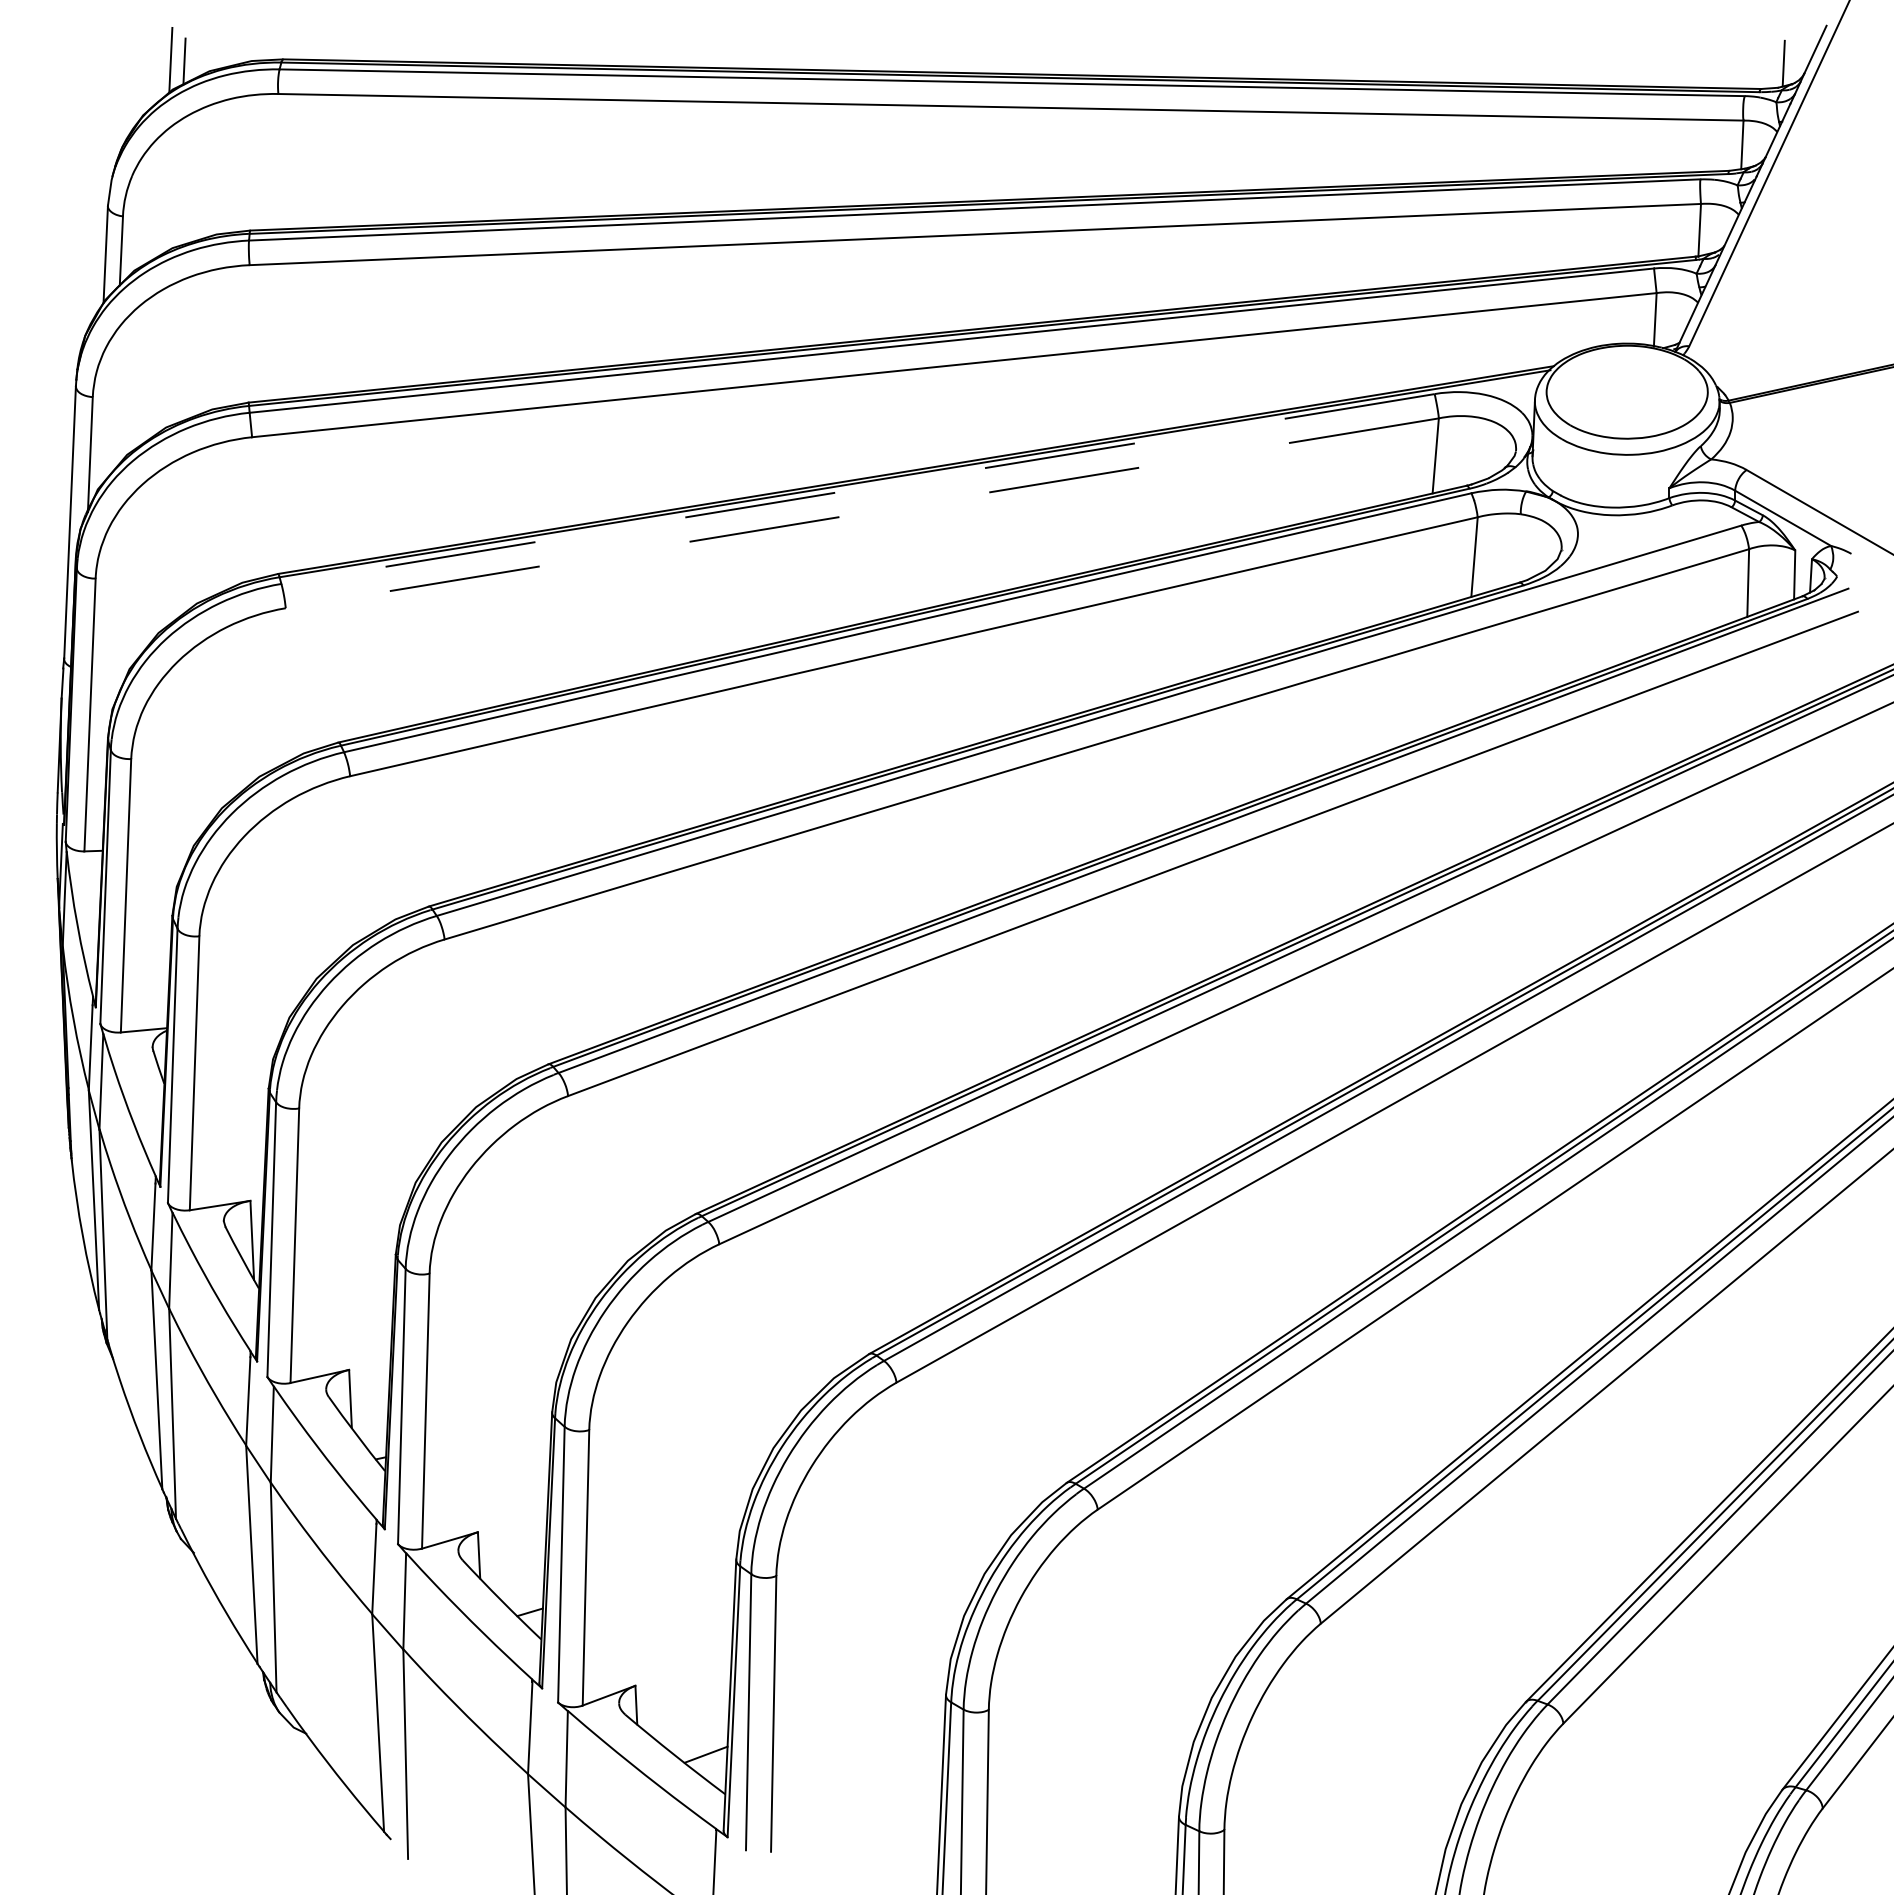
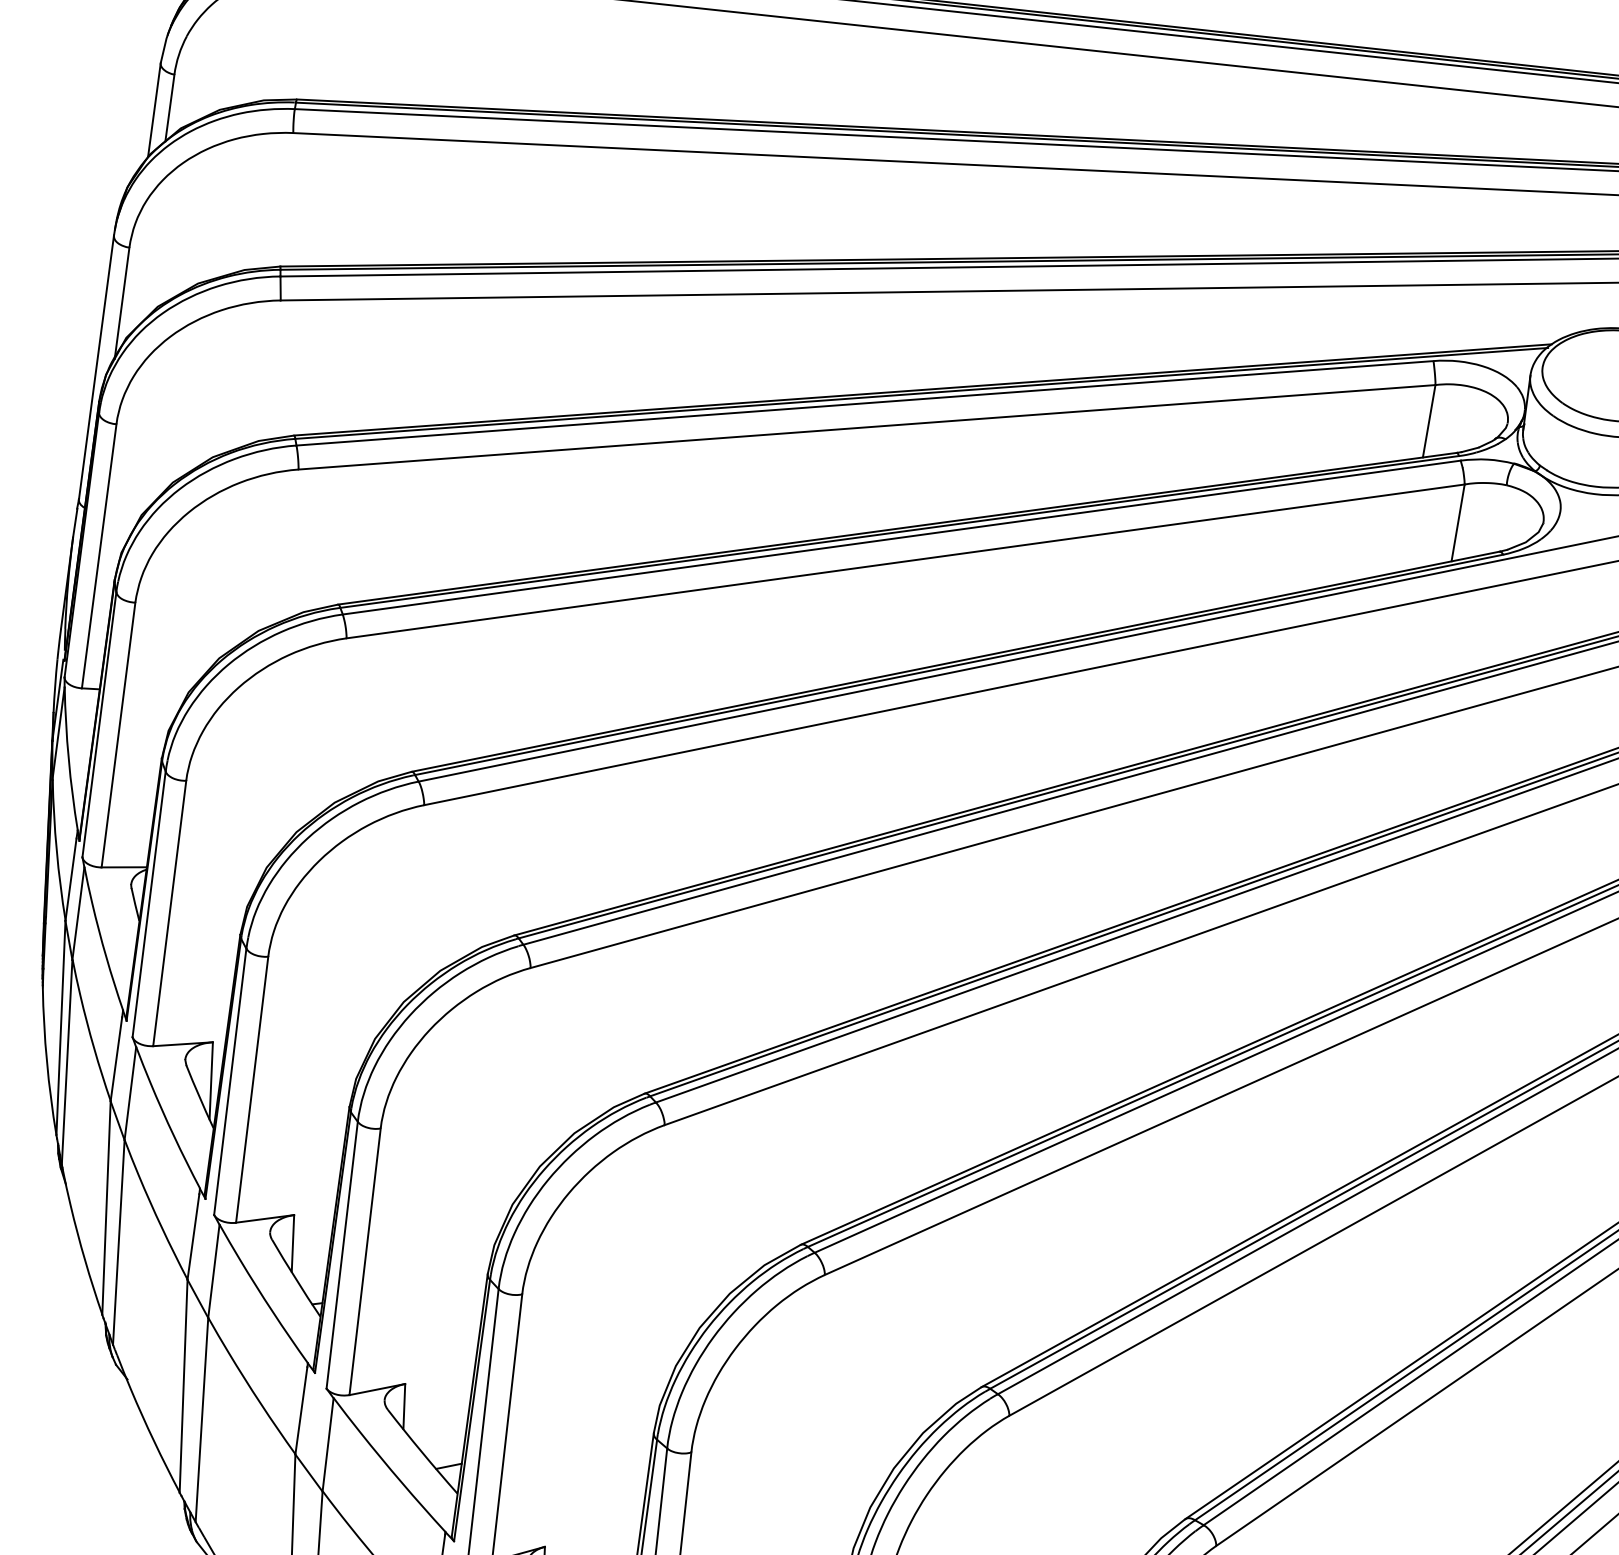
line: (857, 489) -> (864, 403), dashed -> solid
line: (861, 513) -> (866, 427), dashed -> solid

